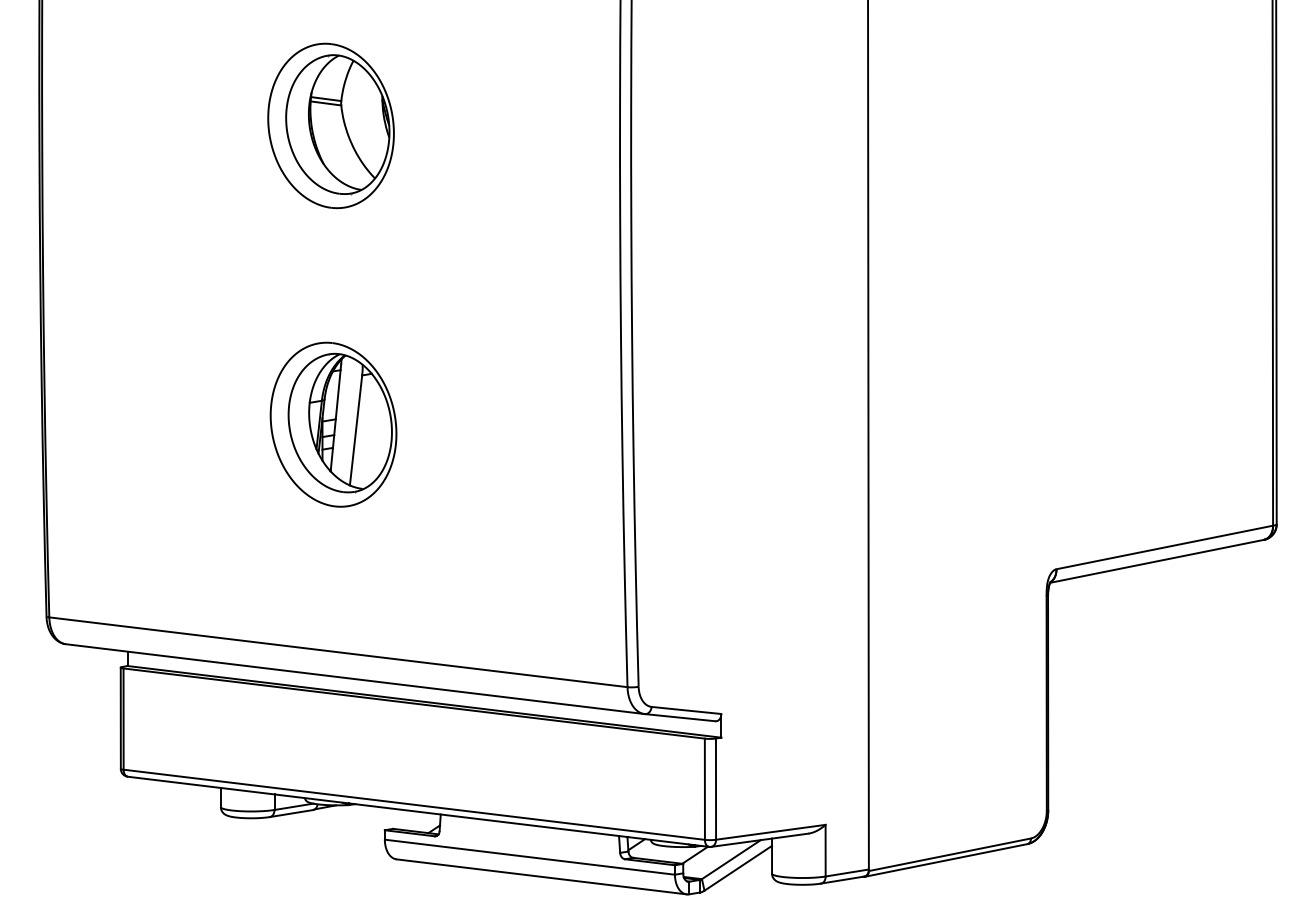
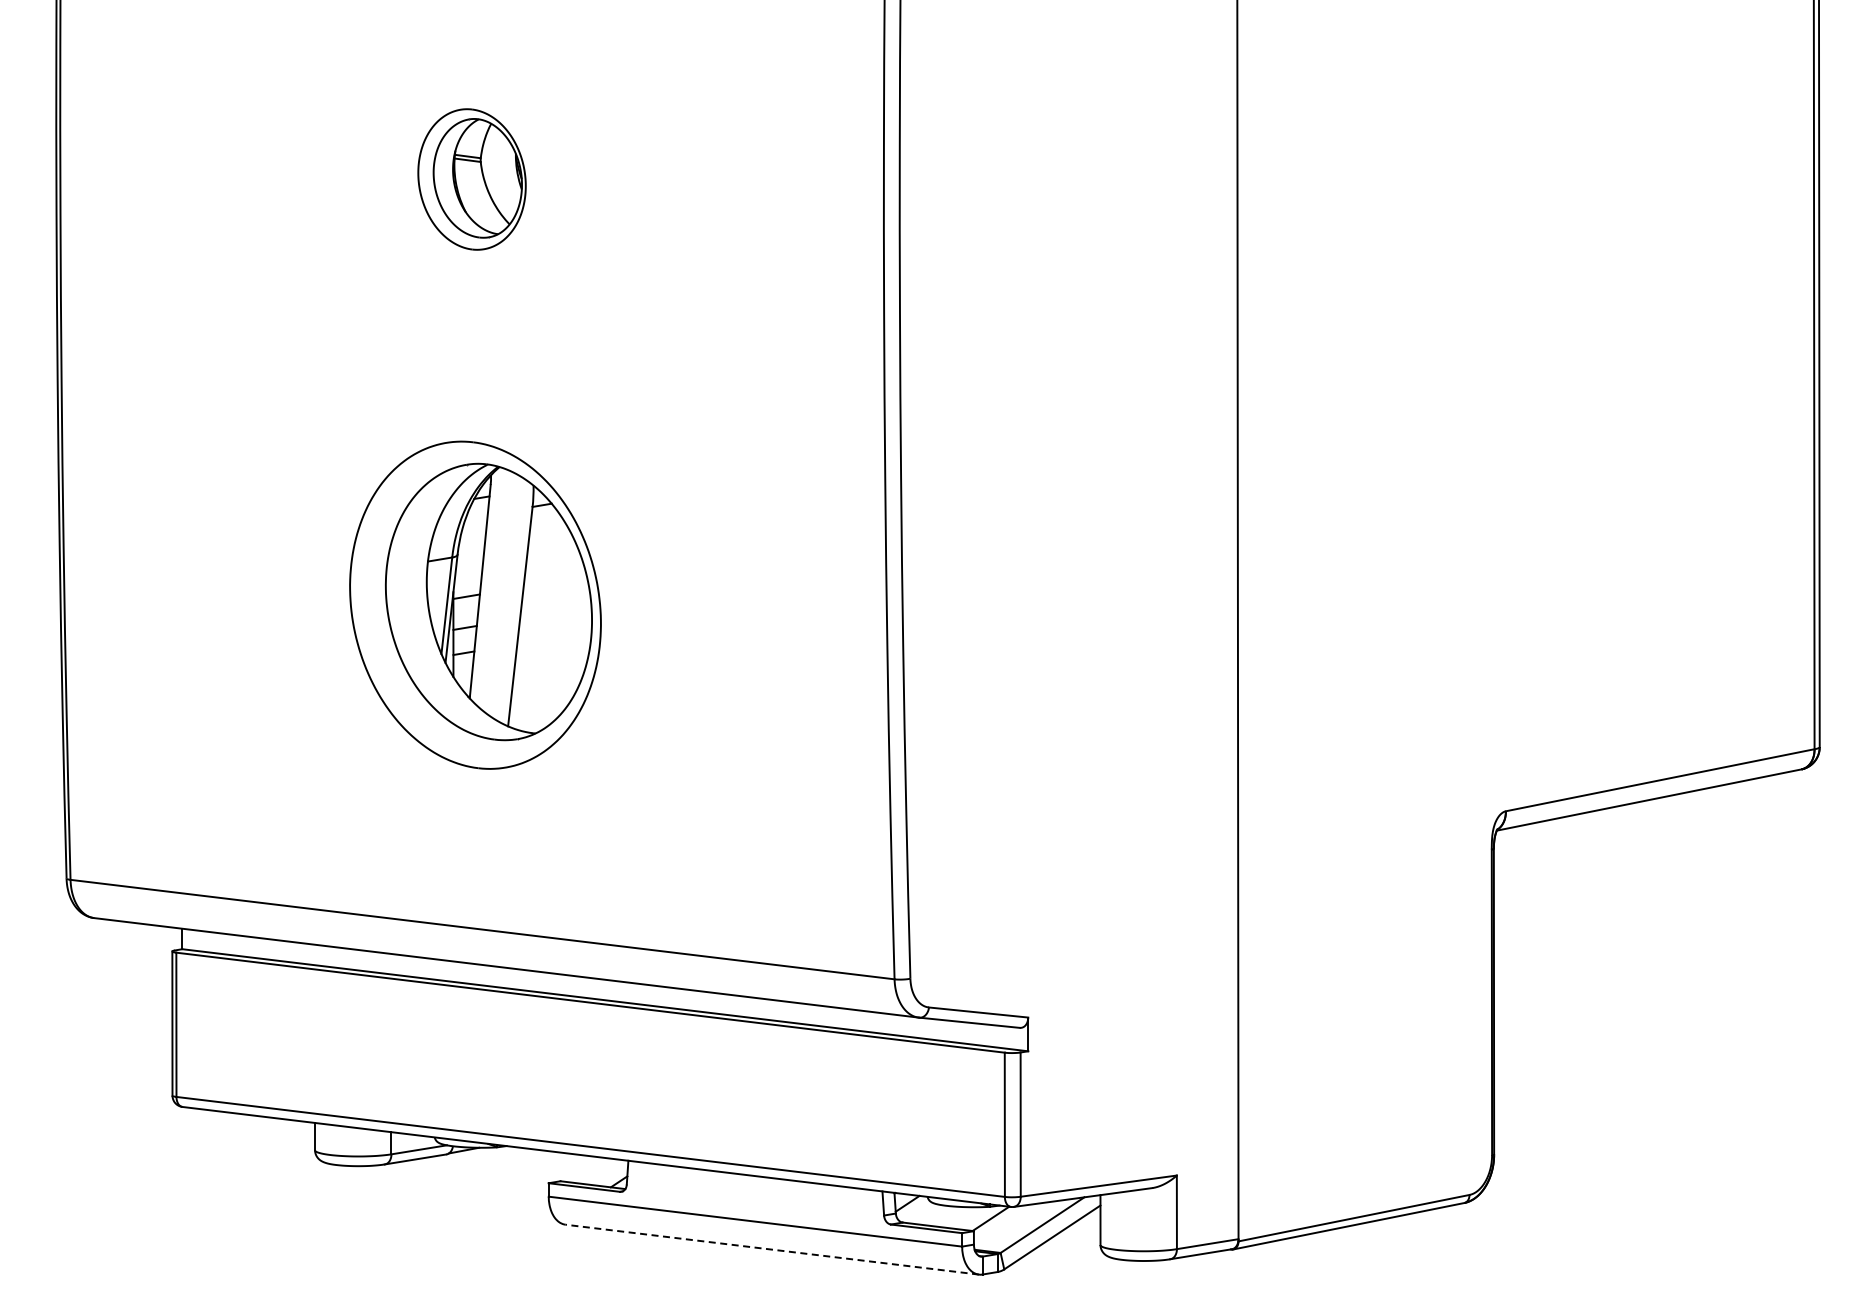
part: (330, 125) -> (471, 179), size x0.6
part: (333, 424) -> (475, 605), size x1.4
line: (541, 876) -> (771, 1249), solid -> dashed

